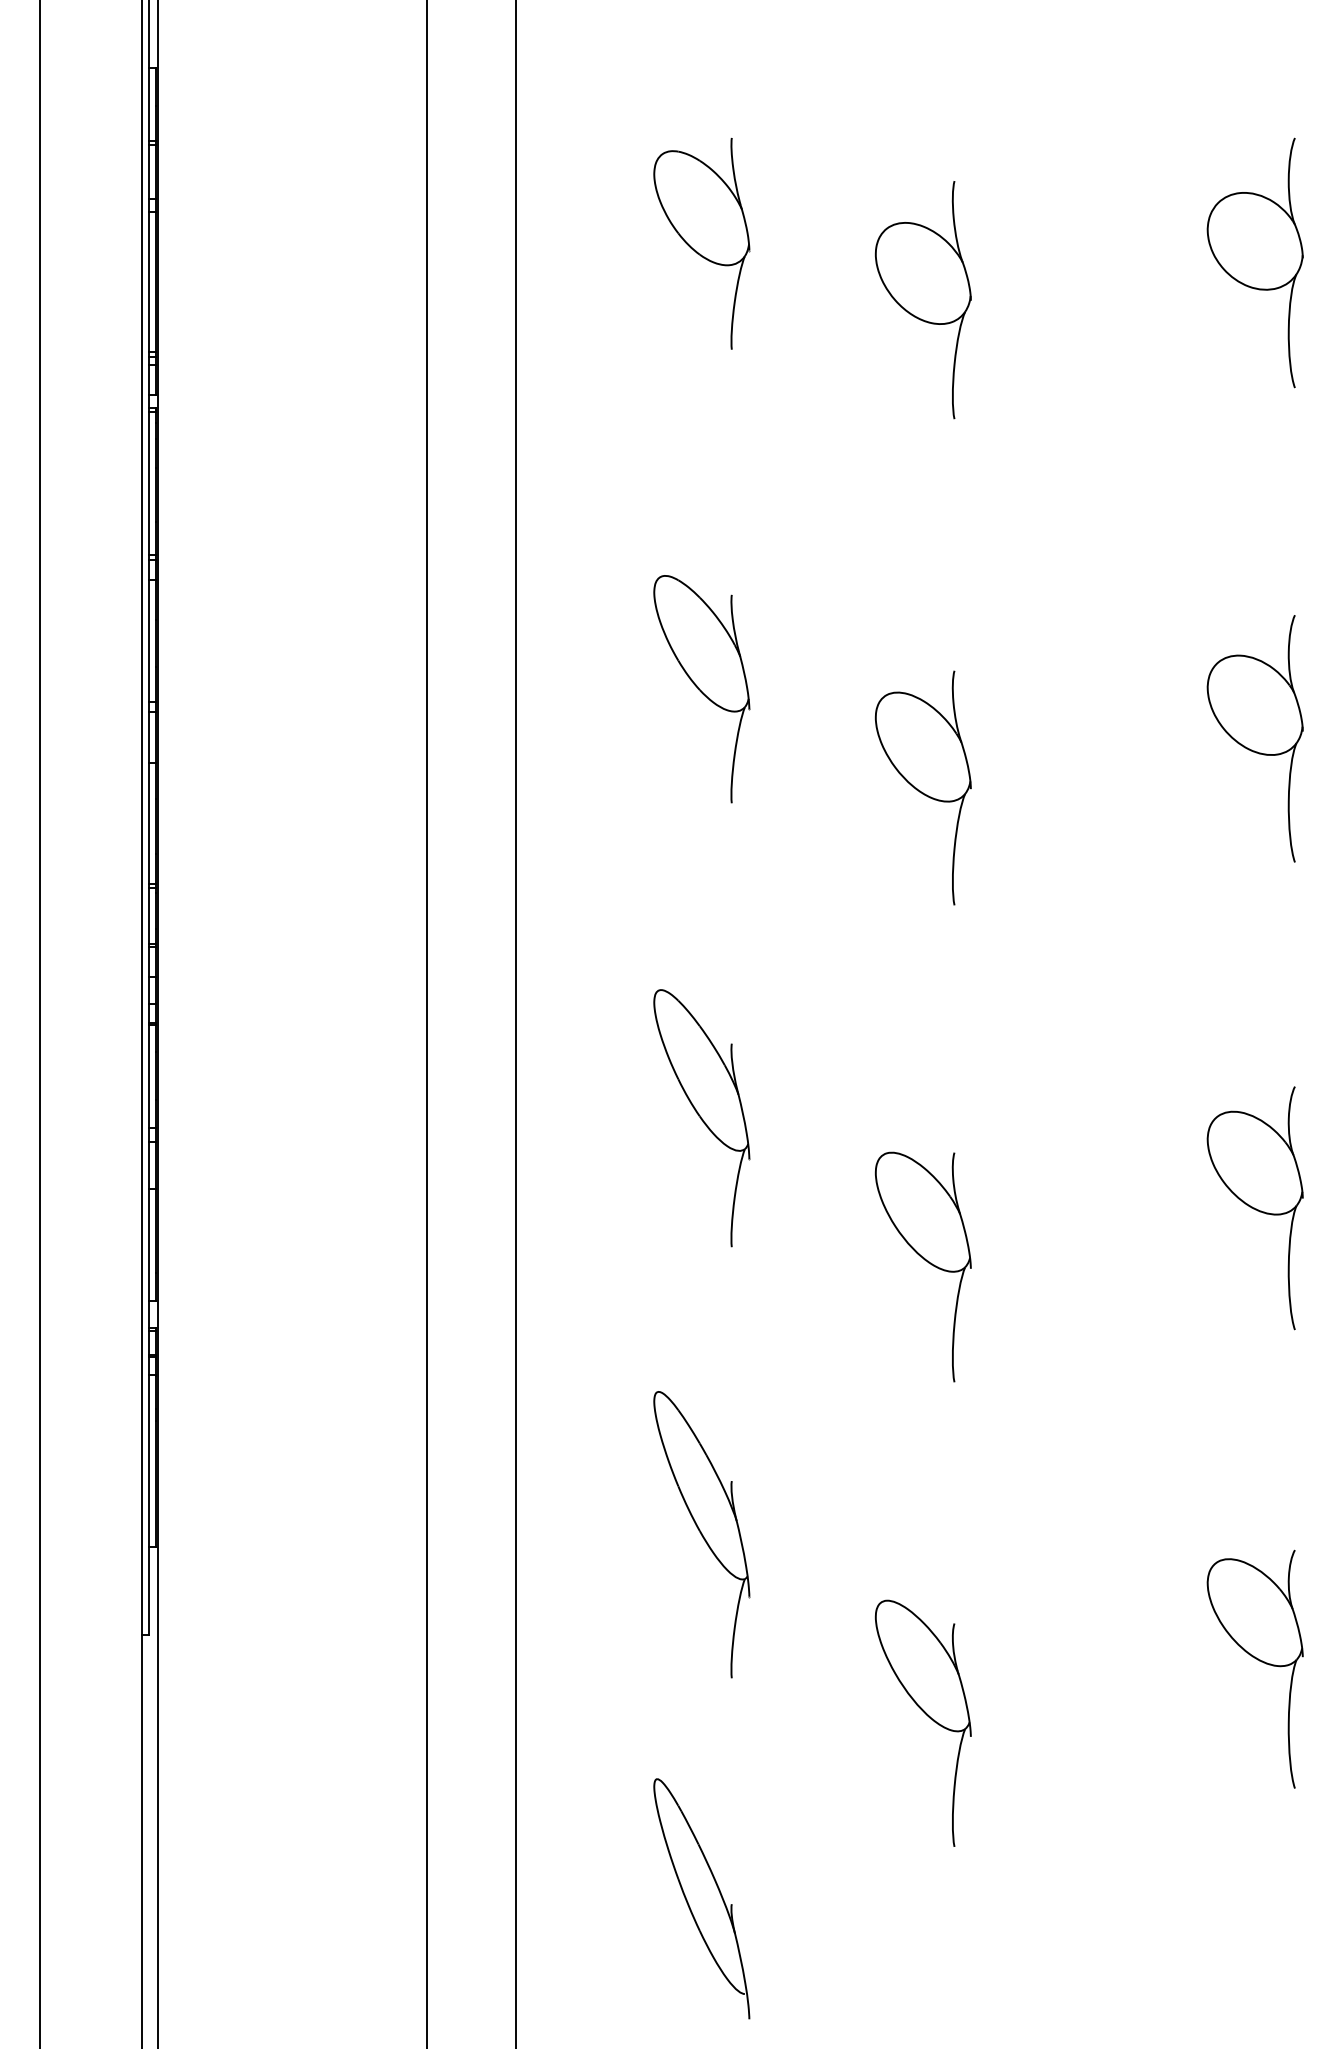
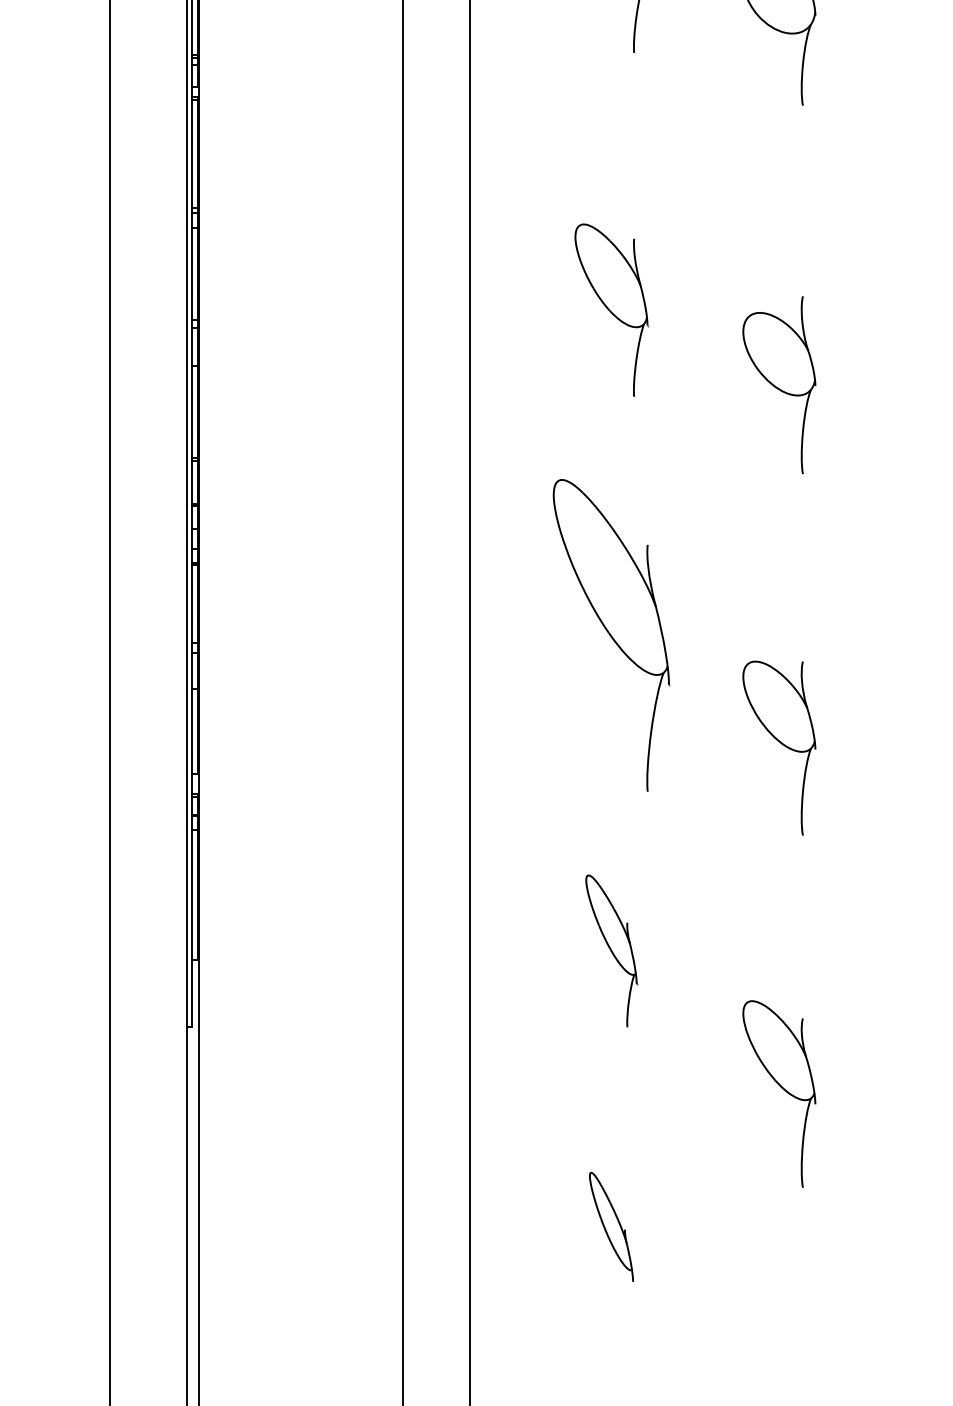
part: (701, 1118) -> (611, 635), size x1.6
part: (701, 1534) -> (611, 950), size x0.7
part: (701, 1898) -> (611, 1226), size x0.6

